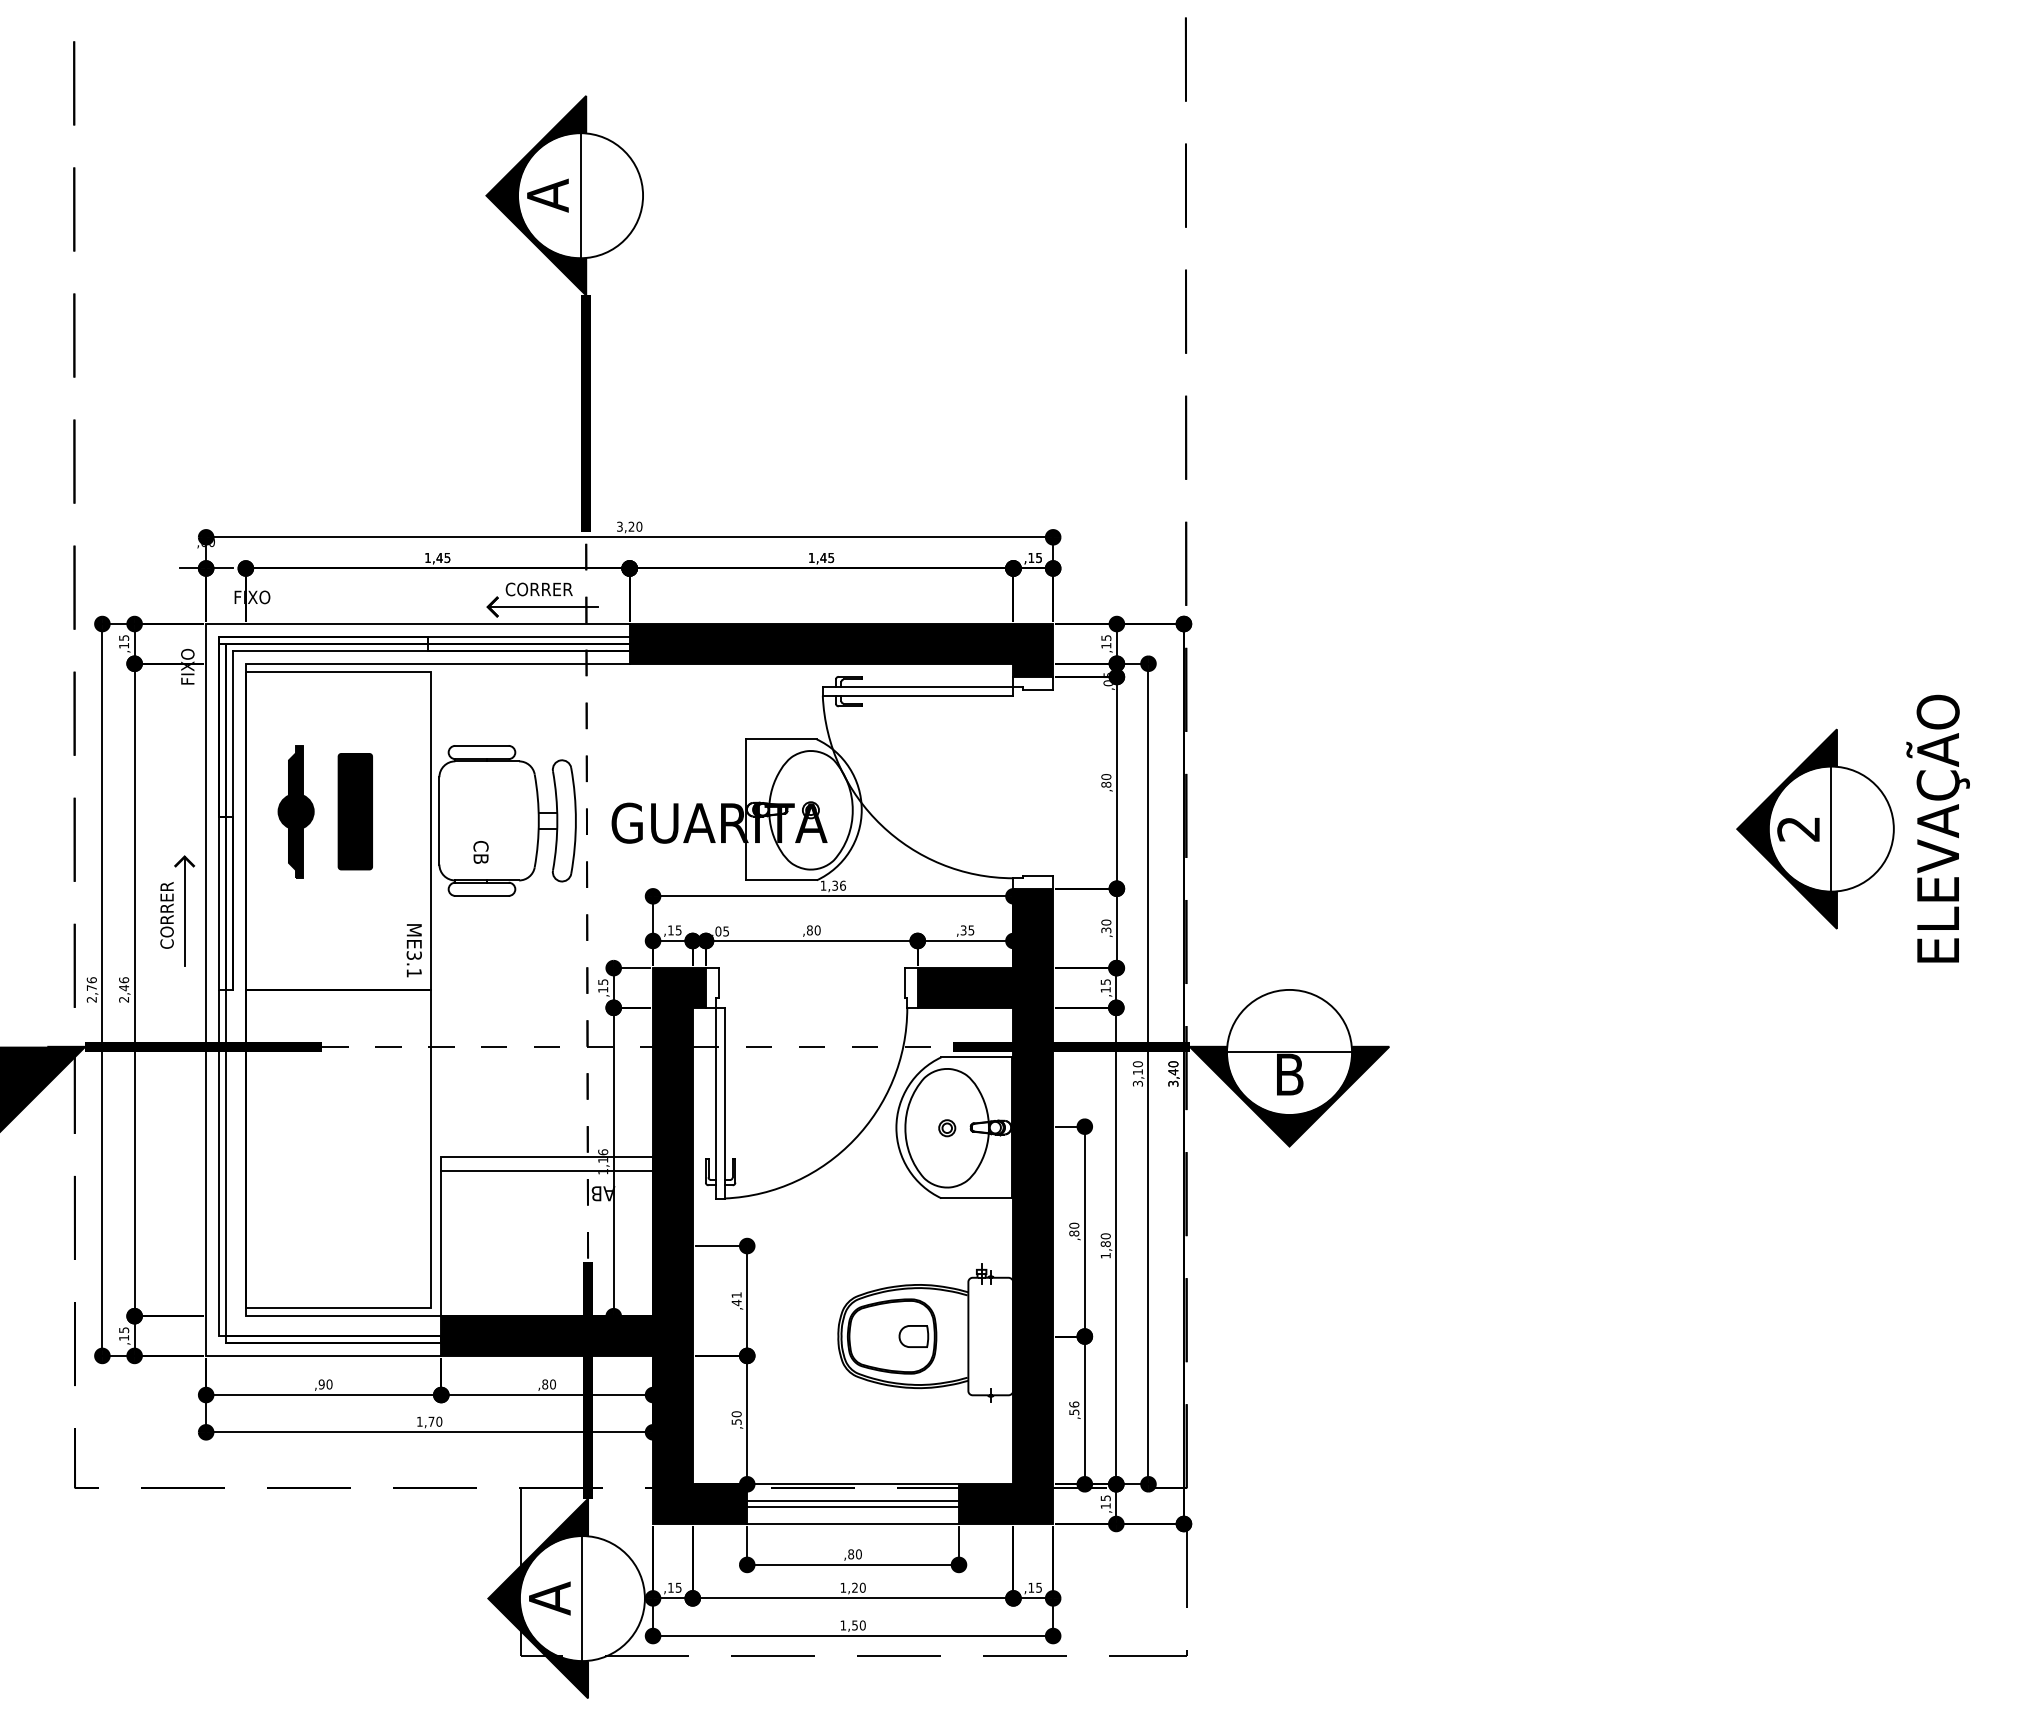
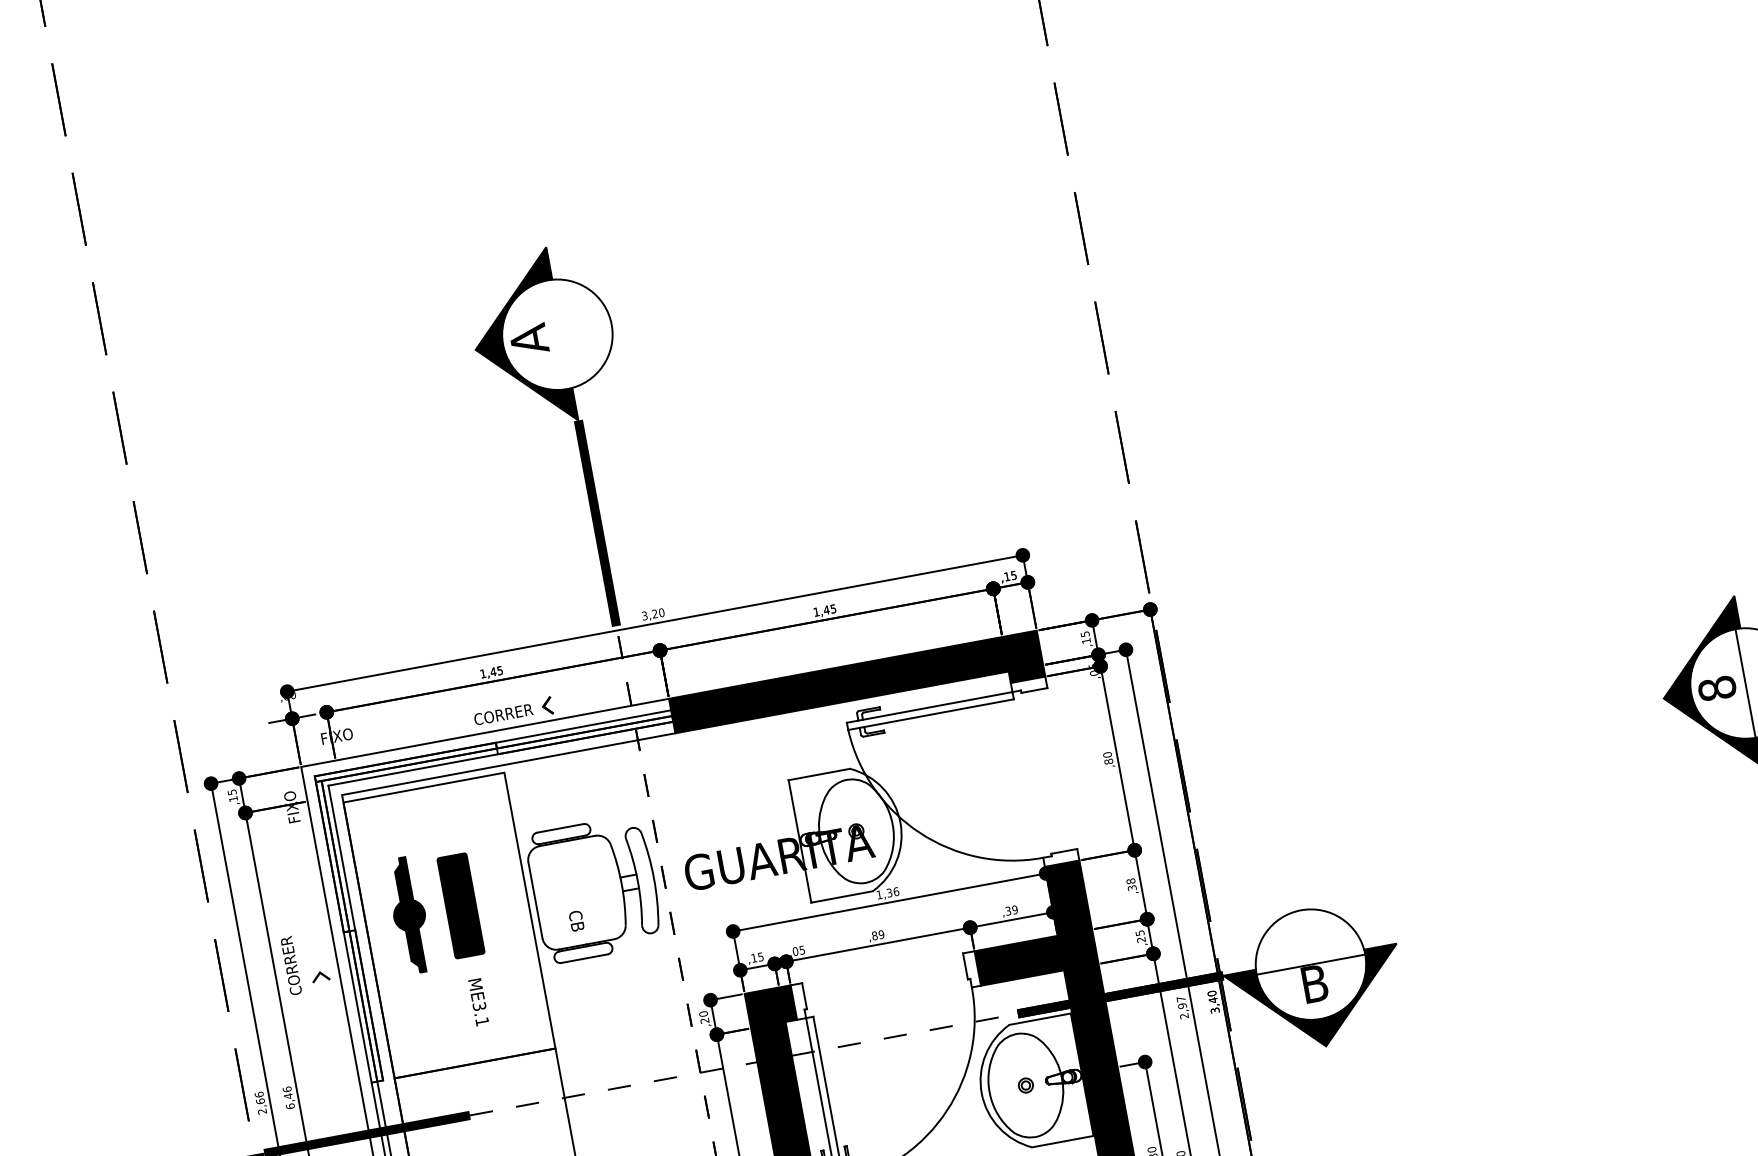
line: (580, 195) -> (557, 334), removed
text: (538, 589) -> (502, 714), moved
line: (542, 607) -> (590, 698), removed
text: (1798, 828) -> (1716, 688), 2 -> 8
line: (184, 911) -> (328, 1020), removed
text: (166, 915) -> (290, 966), moved
text: (1106, 922) -> (1131, 881), ,30 -> ,38
text: (817, 930) -> (881, 934), ,80 -> ,89
text: (971, 930) -> (1015, 909), ,35 -> ,39
text: (413, 950) -> (478, 1002), moved
text: (603, 985) -> (704, 1016), ,15 -> ,20
text: (91, 987) -> (260, 1101), 2,76 -> 2,66
text: (1105, 989) -> (1141, 939), ,15 -> ,25
text: (124, 999) -> (290, 1106), 2,46 -> 6,46
text: (1137, 1073) -> (1182, 1007), 3,10 -> 2,97

